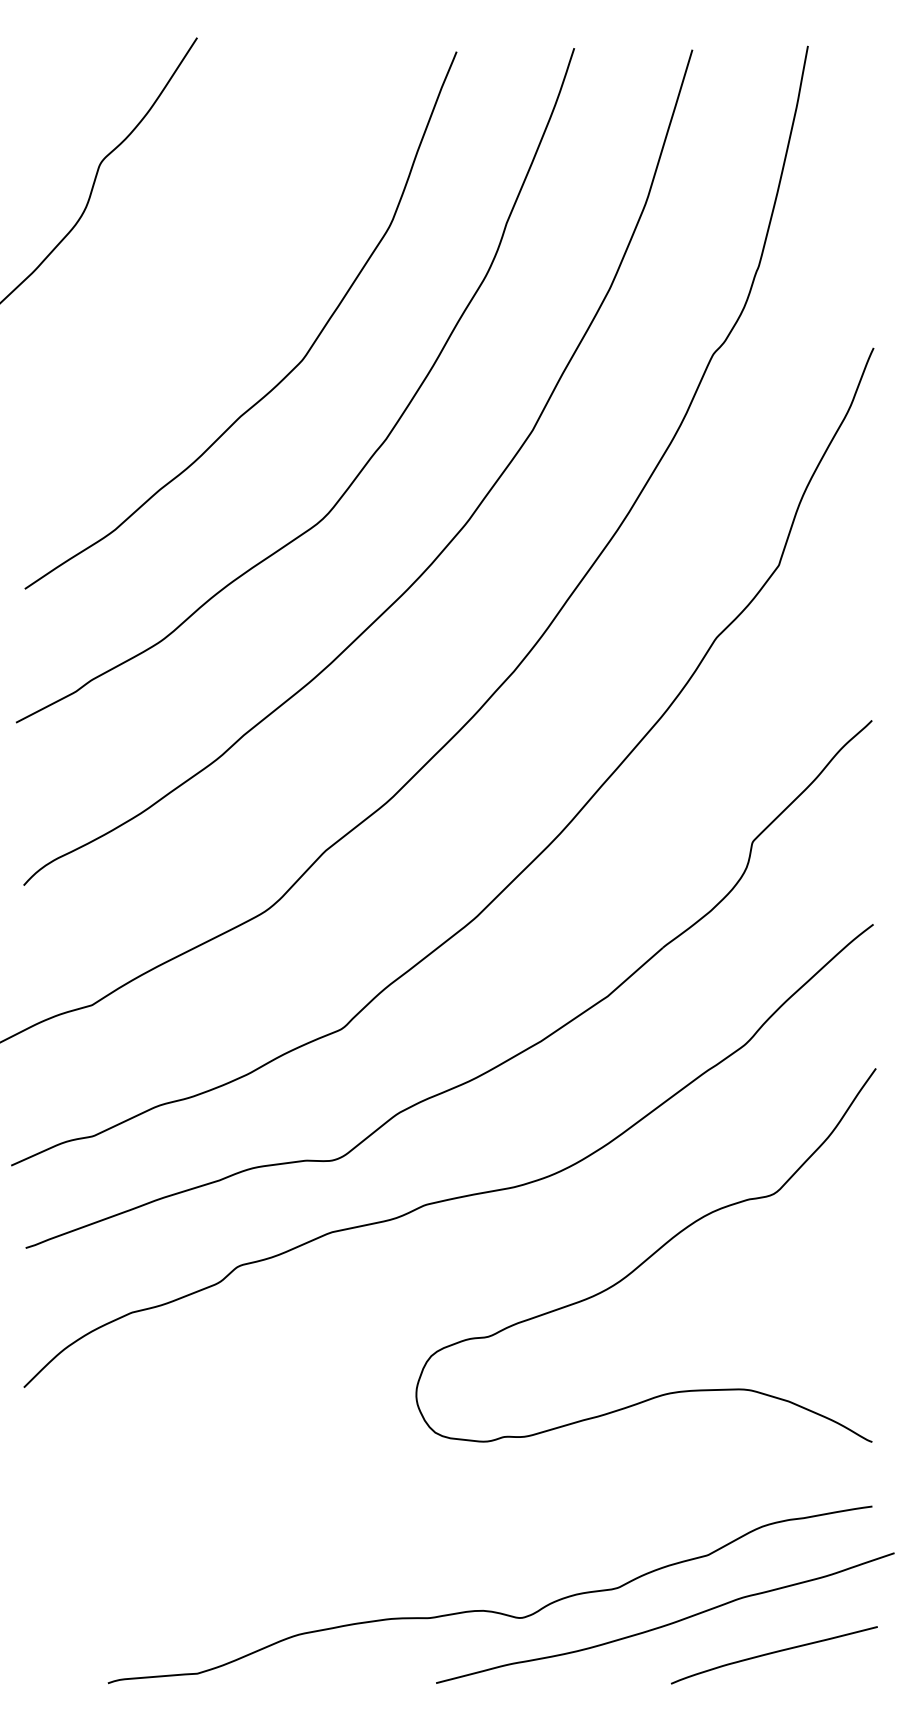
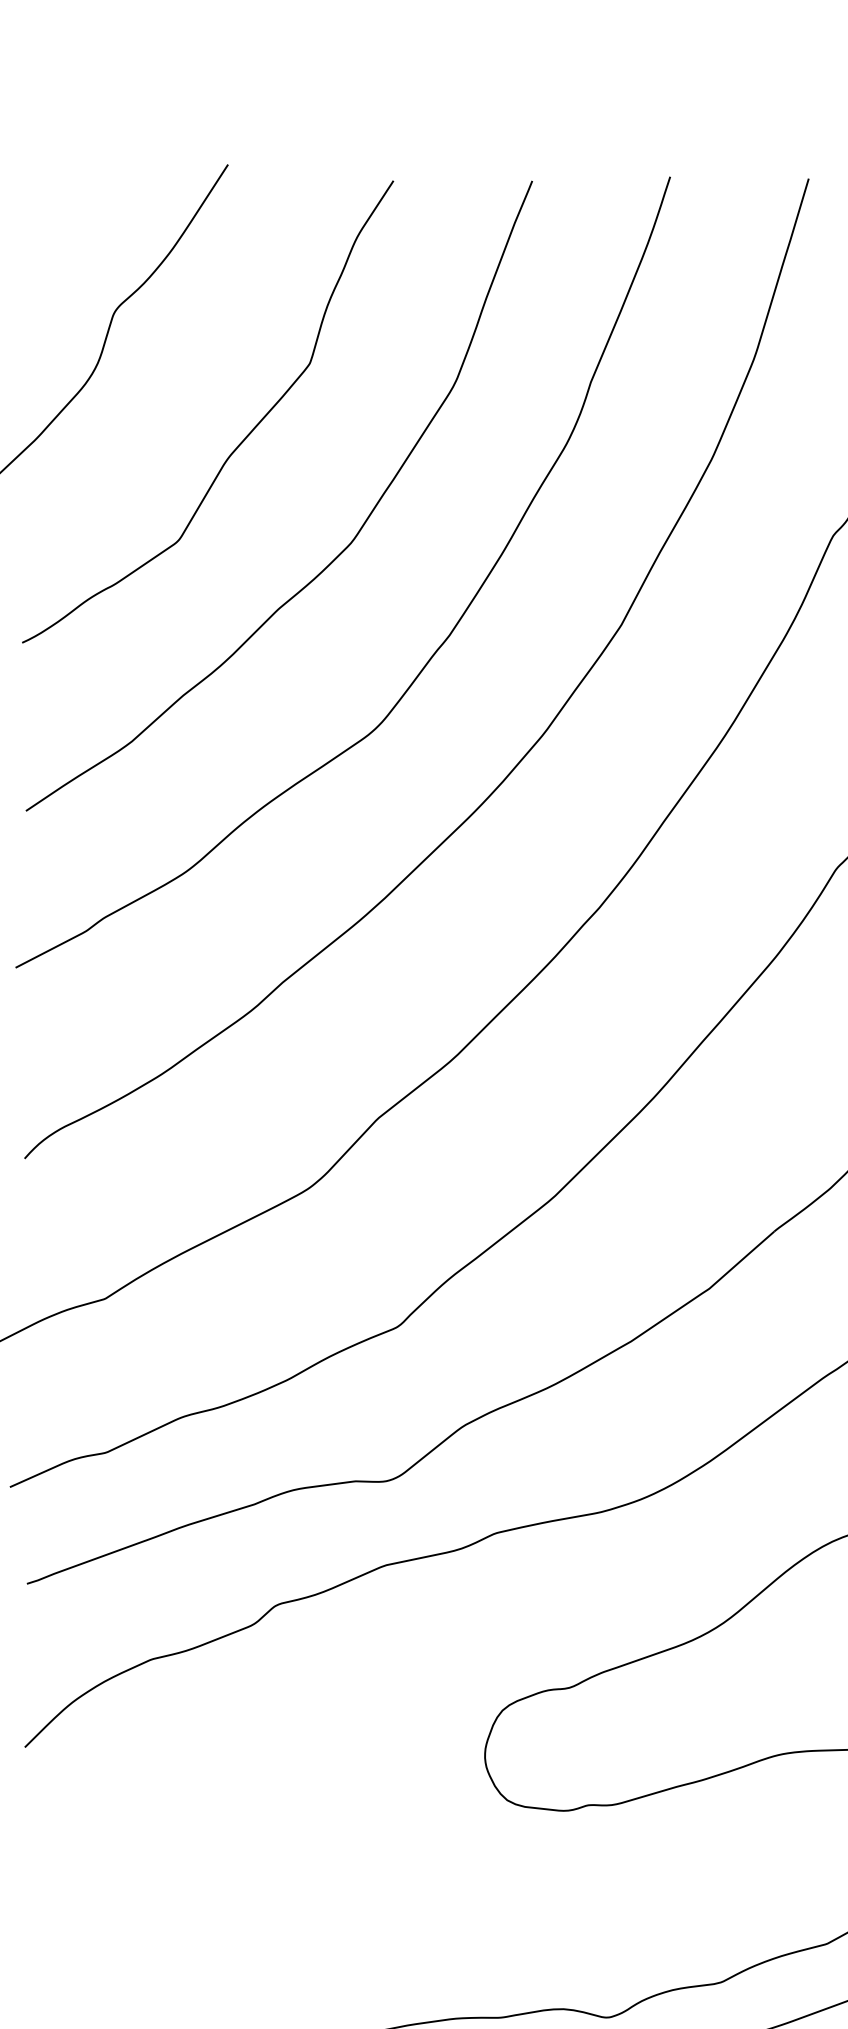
curve: (207, 274) -> (240, 442), added

